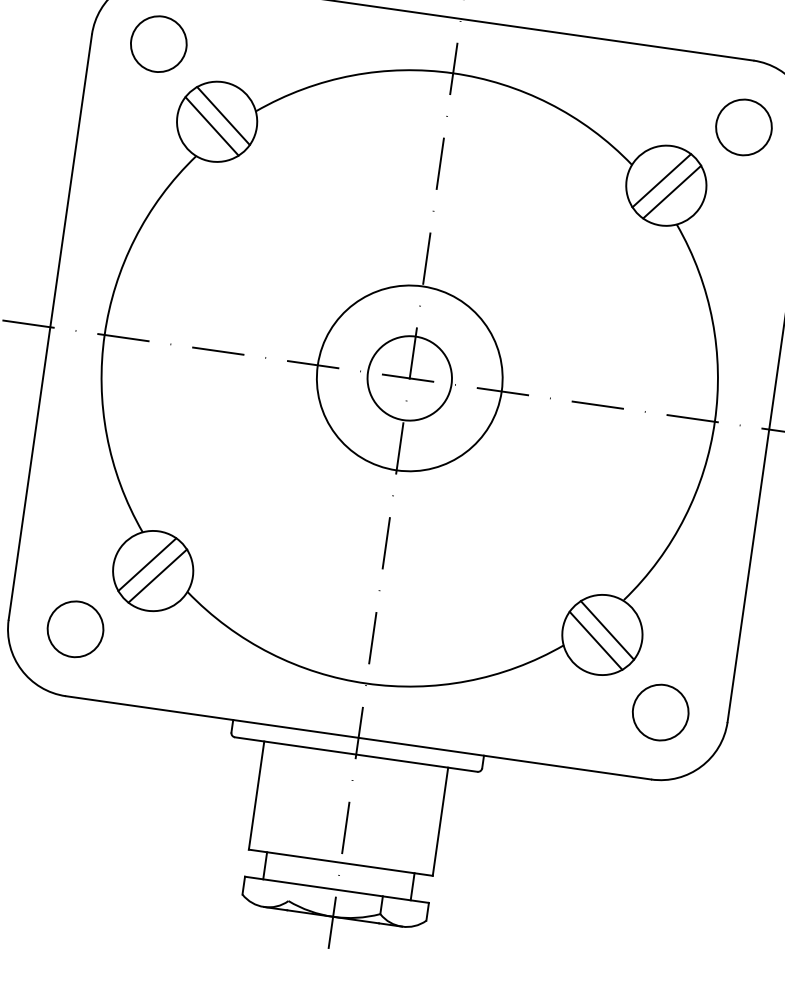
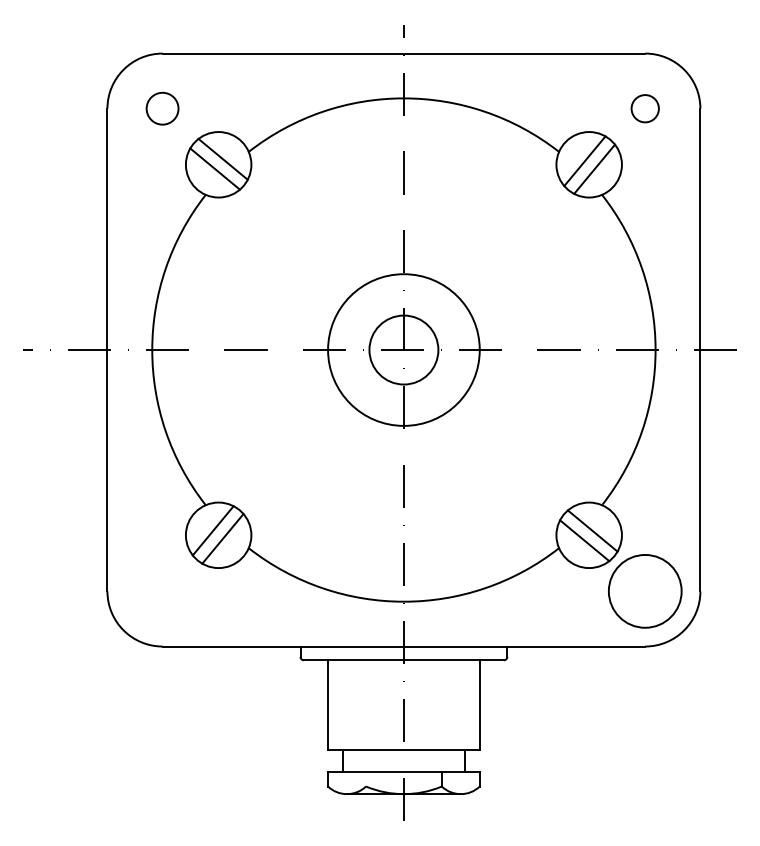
circle: (158, 43) -> (162, 108), size x0.7
circle: (744, 127) -> (645, 108), size x0.6
circle: (75, 628) -> (162, 590), removed
circle: (660, 712) -> (645, 591), size x1.6

